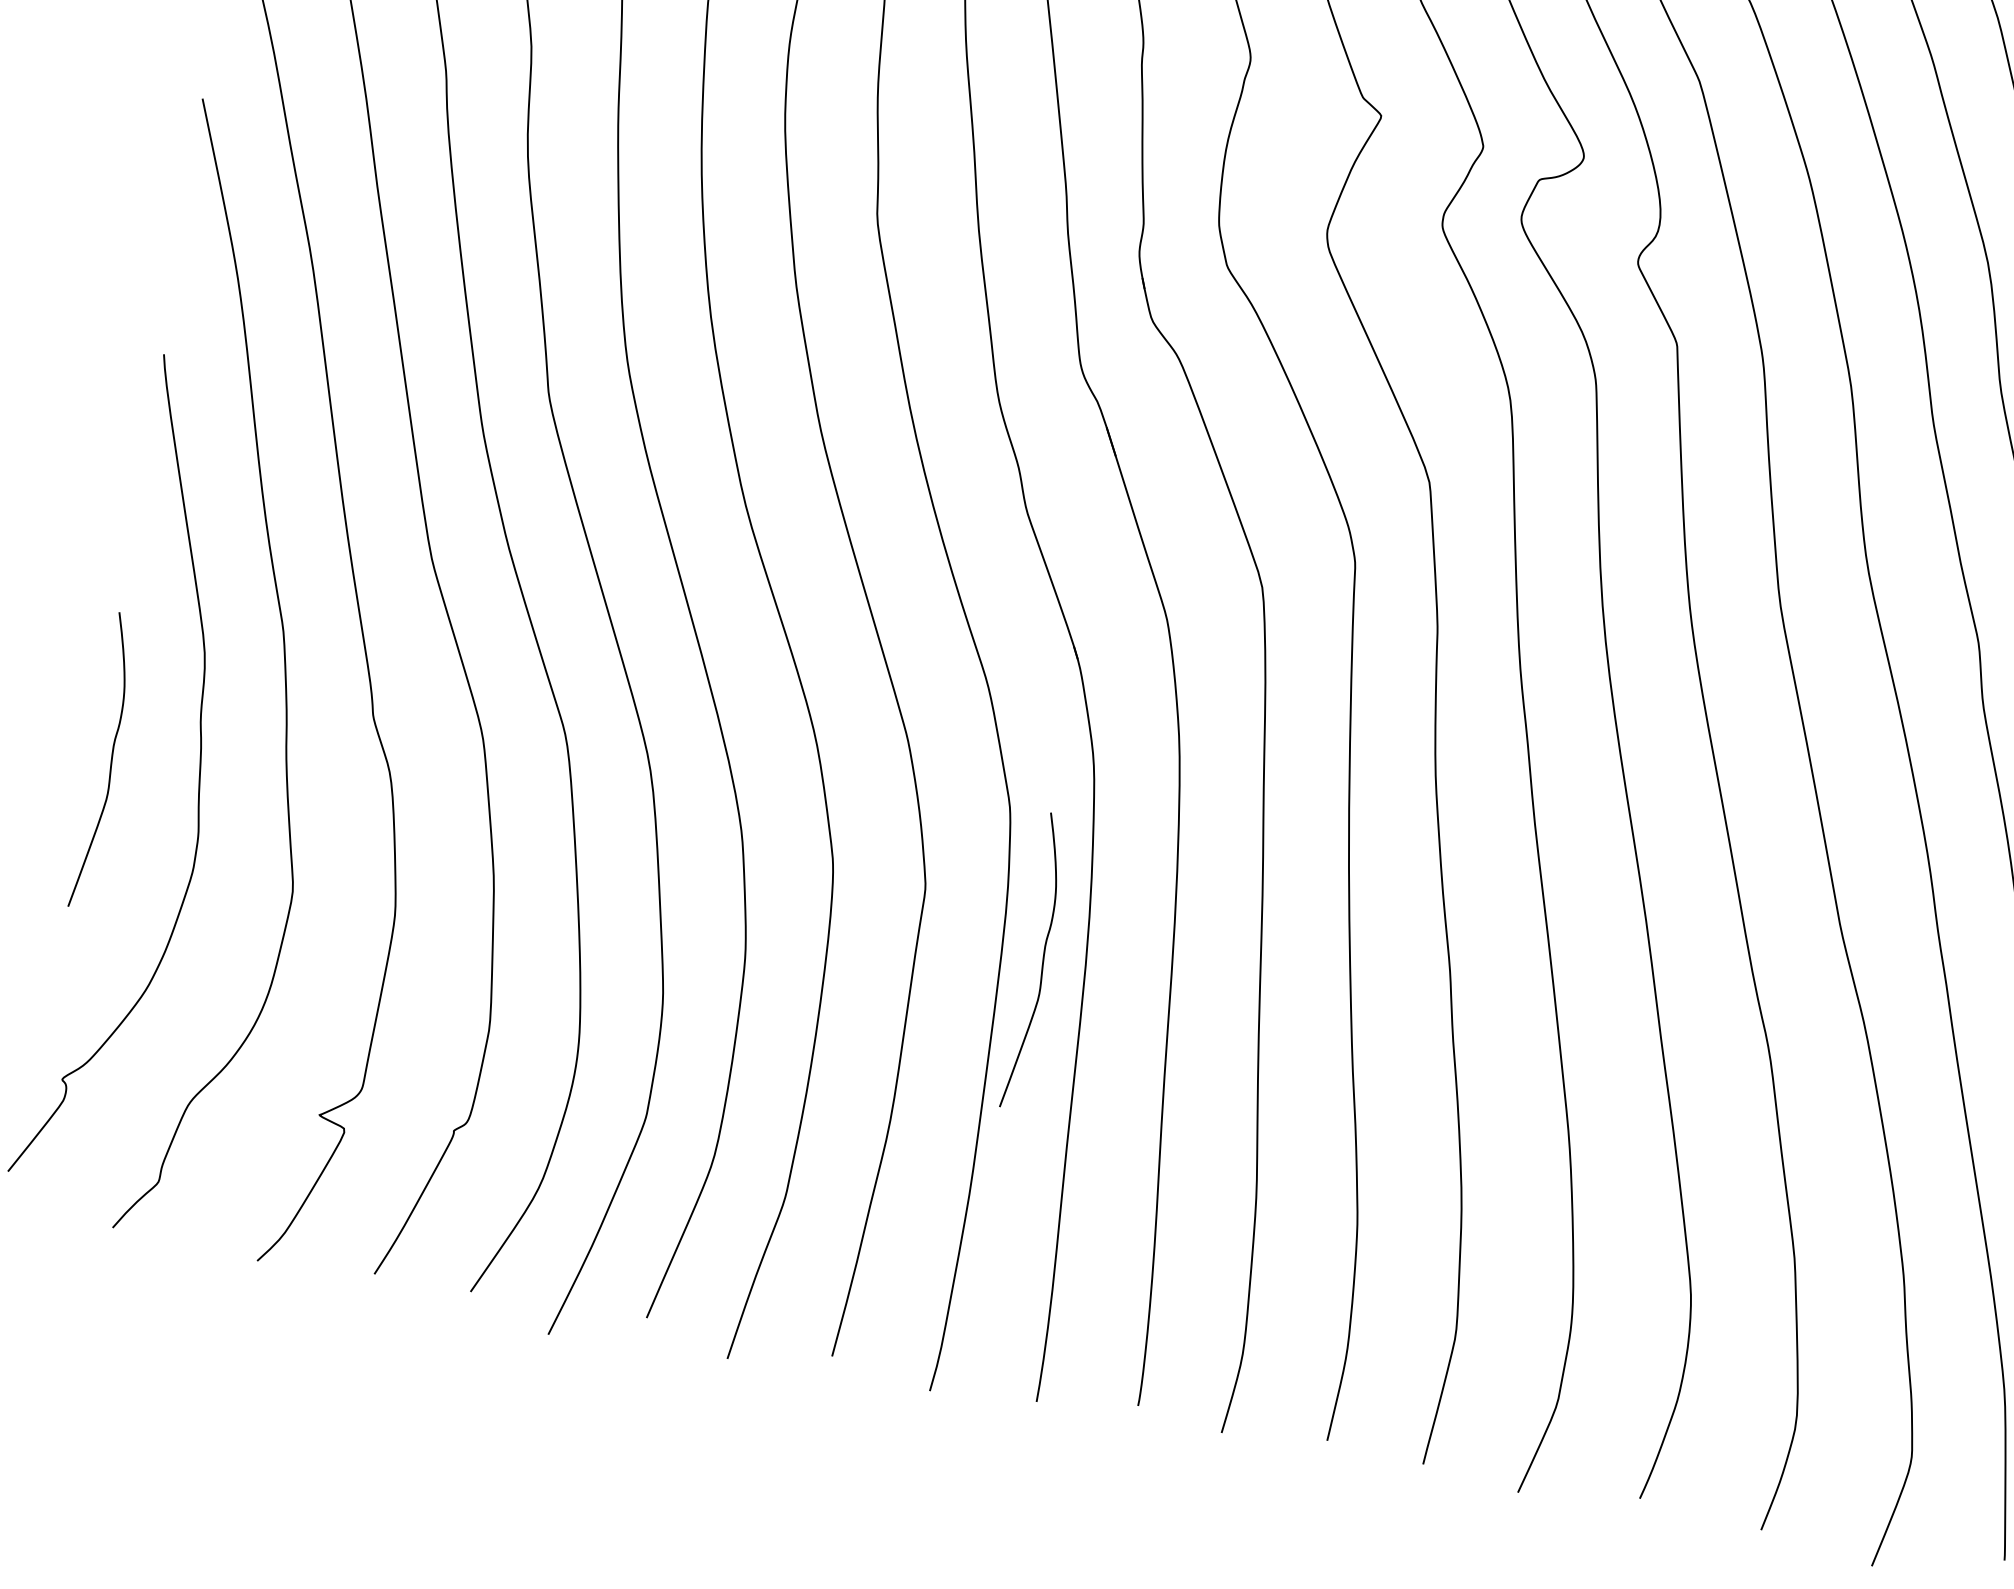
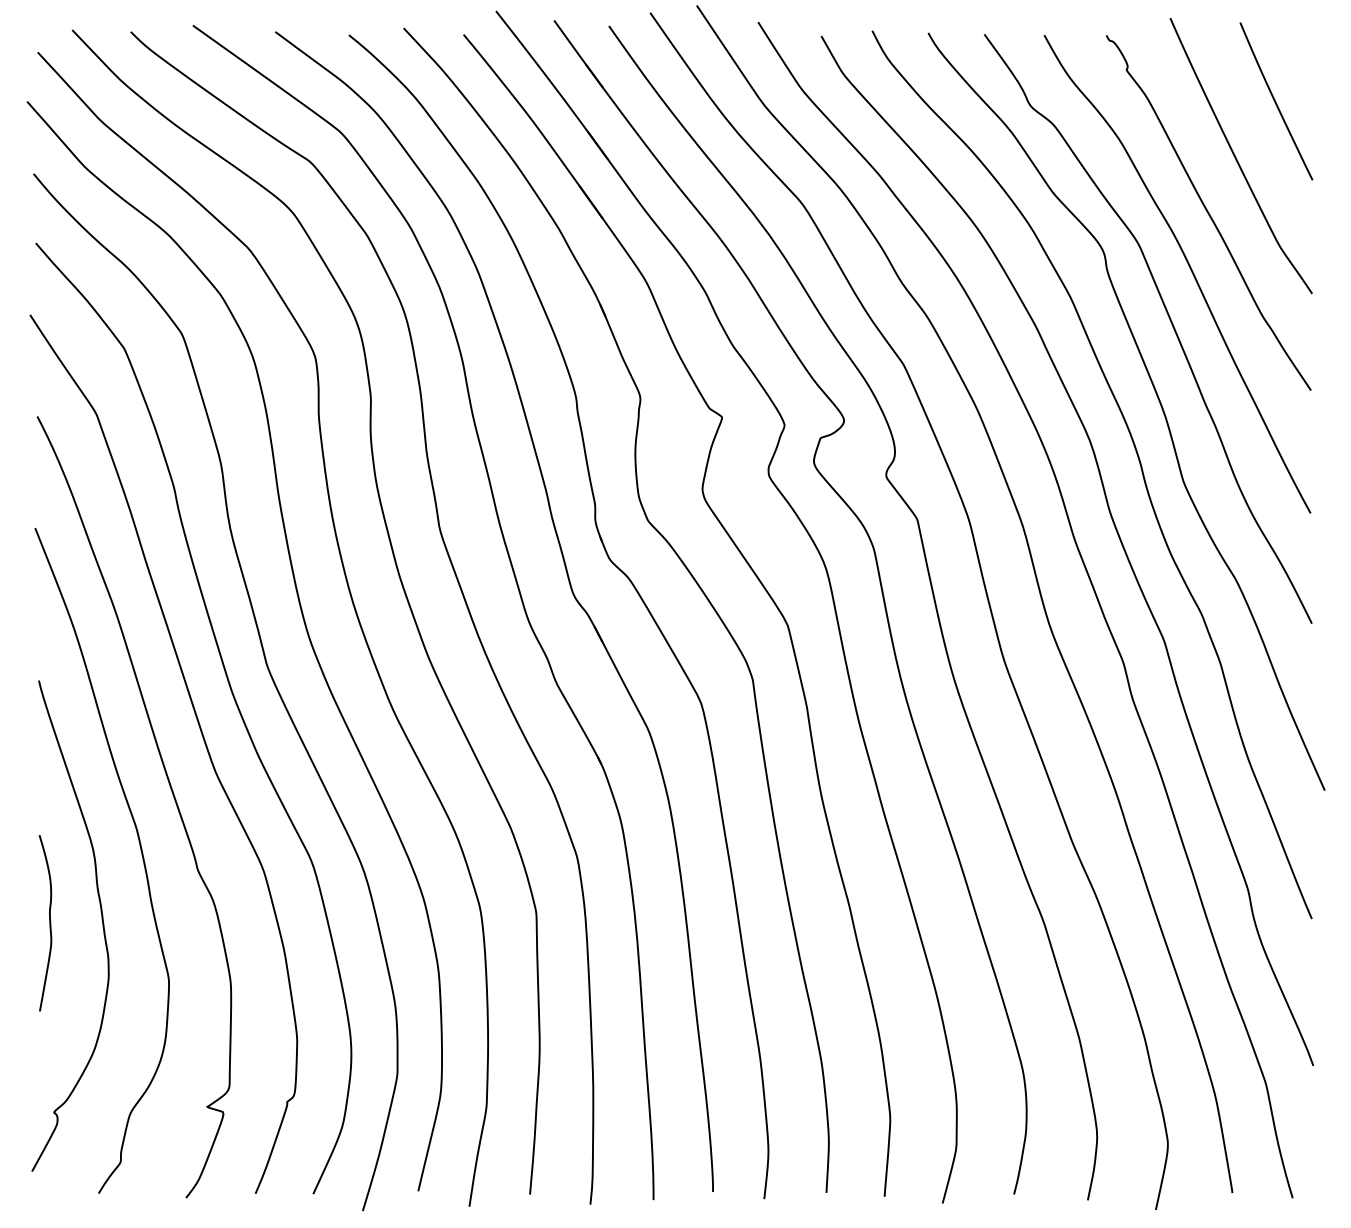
curve: (1041, 963) -> (611, 944), removed

